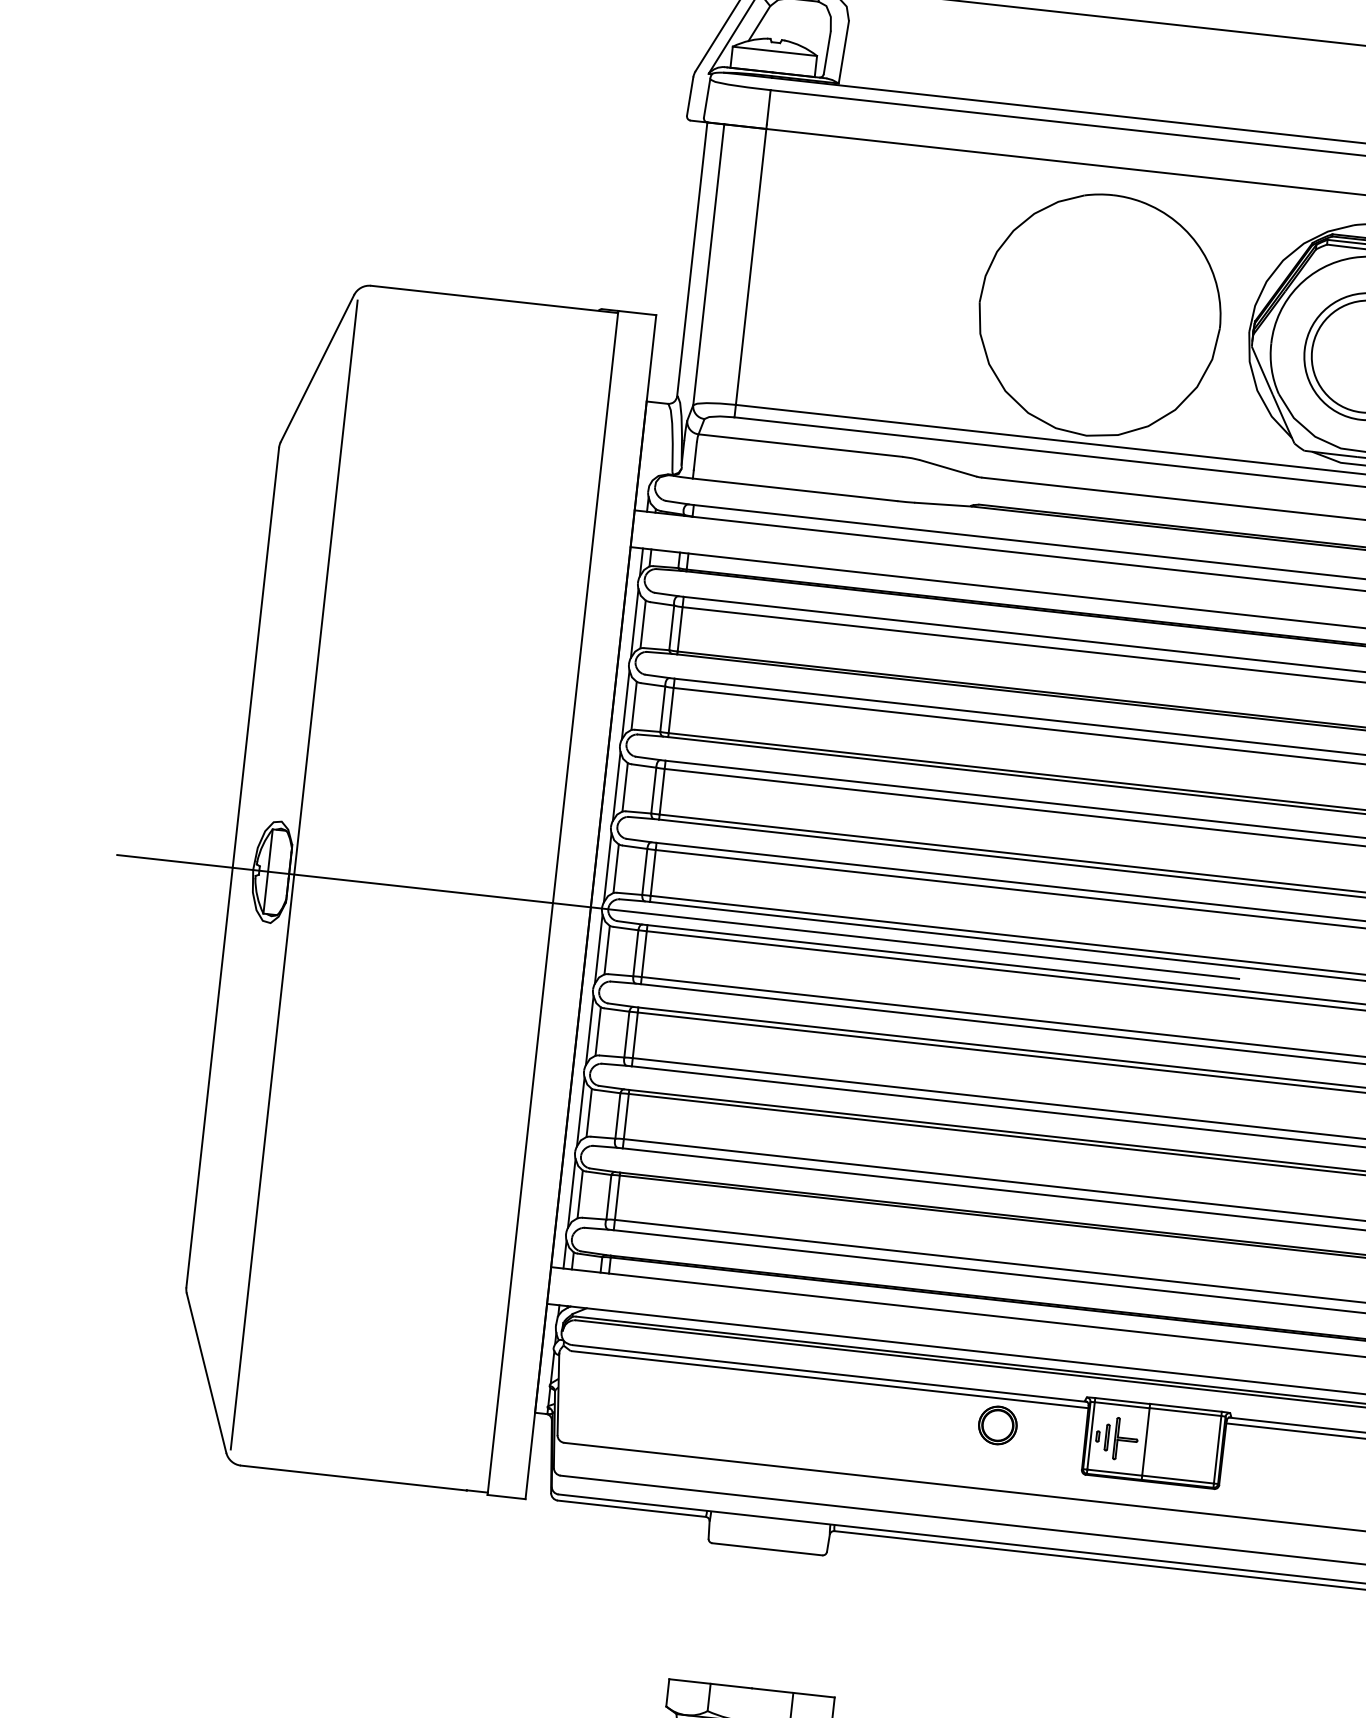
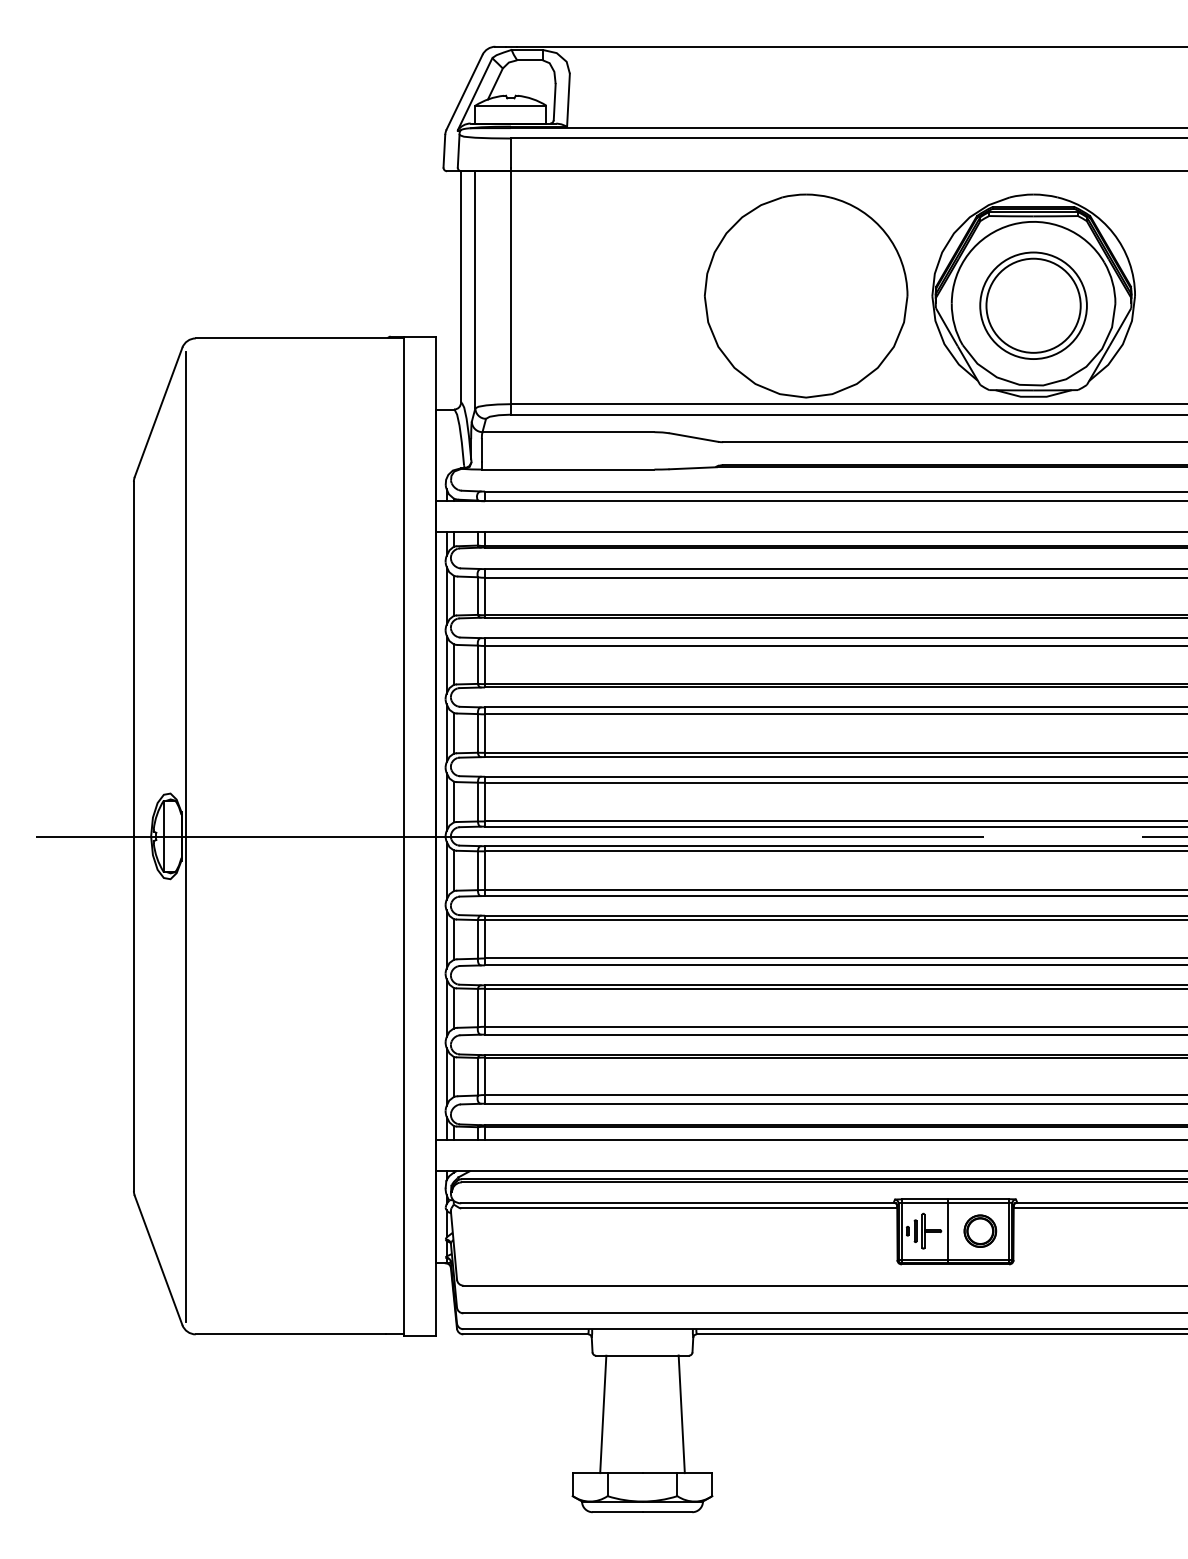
part: (998, 1424) -> (980, 1230), moved
line: (713, 1613) -> (603, 1414), added
line: (805, 1624) -> (681, 1414), added

